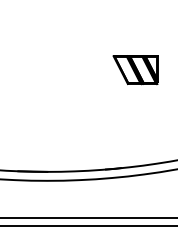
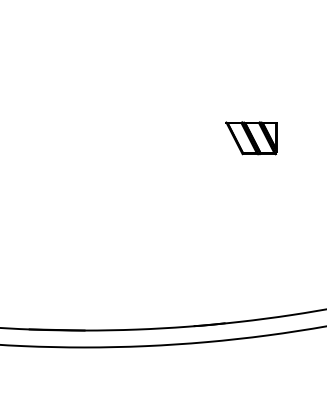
part: (135, 70) -> (251, 138), size x0.6

